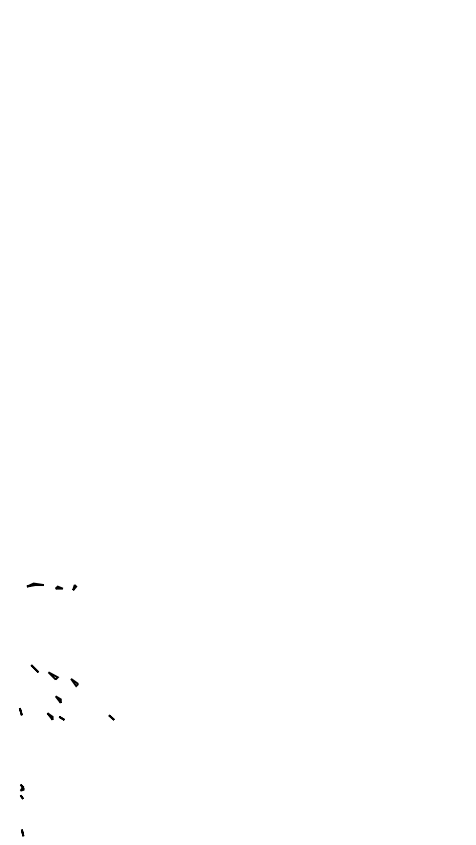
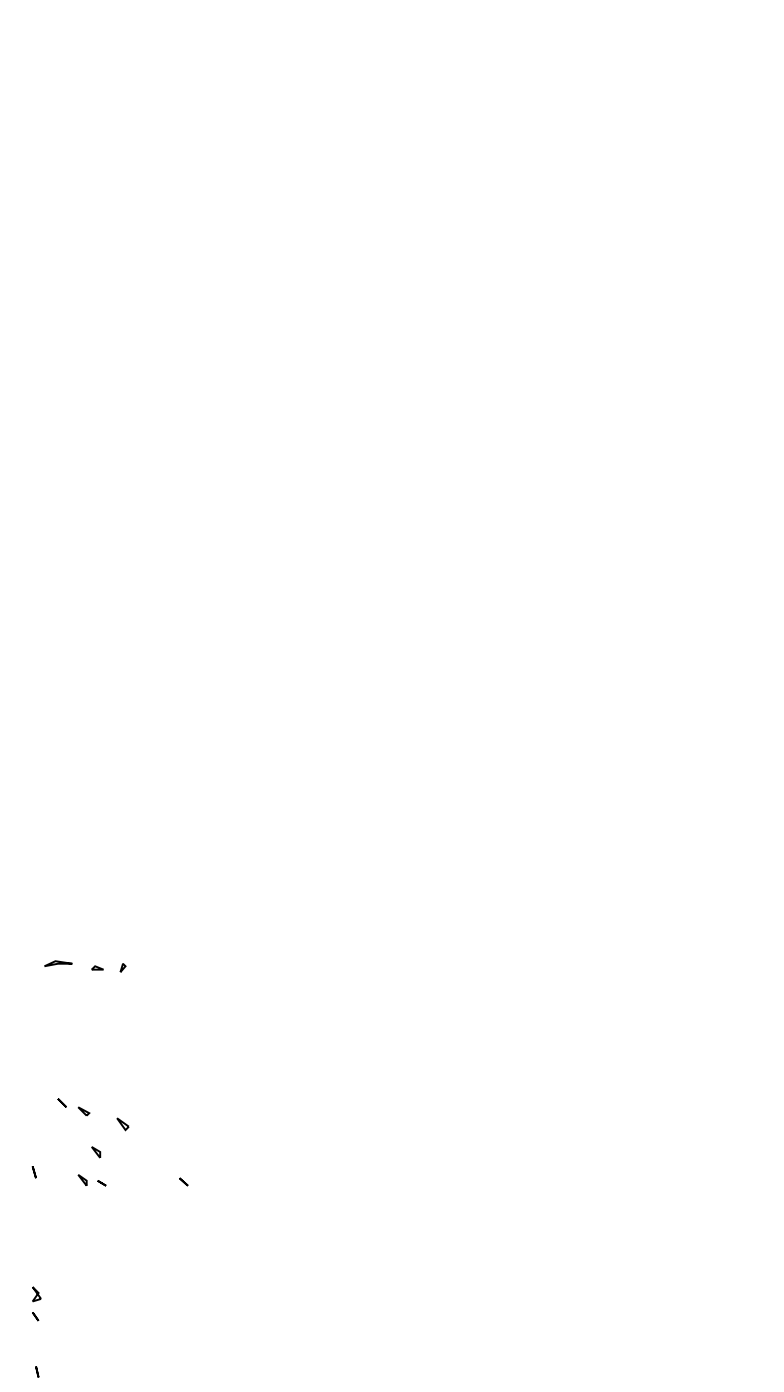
part: (44, 671) -> (73, 1106), size x0.71
part: (22, 791) -> (37, 1303), size x1.43

